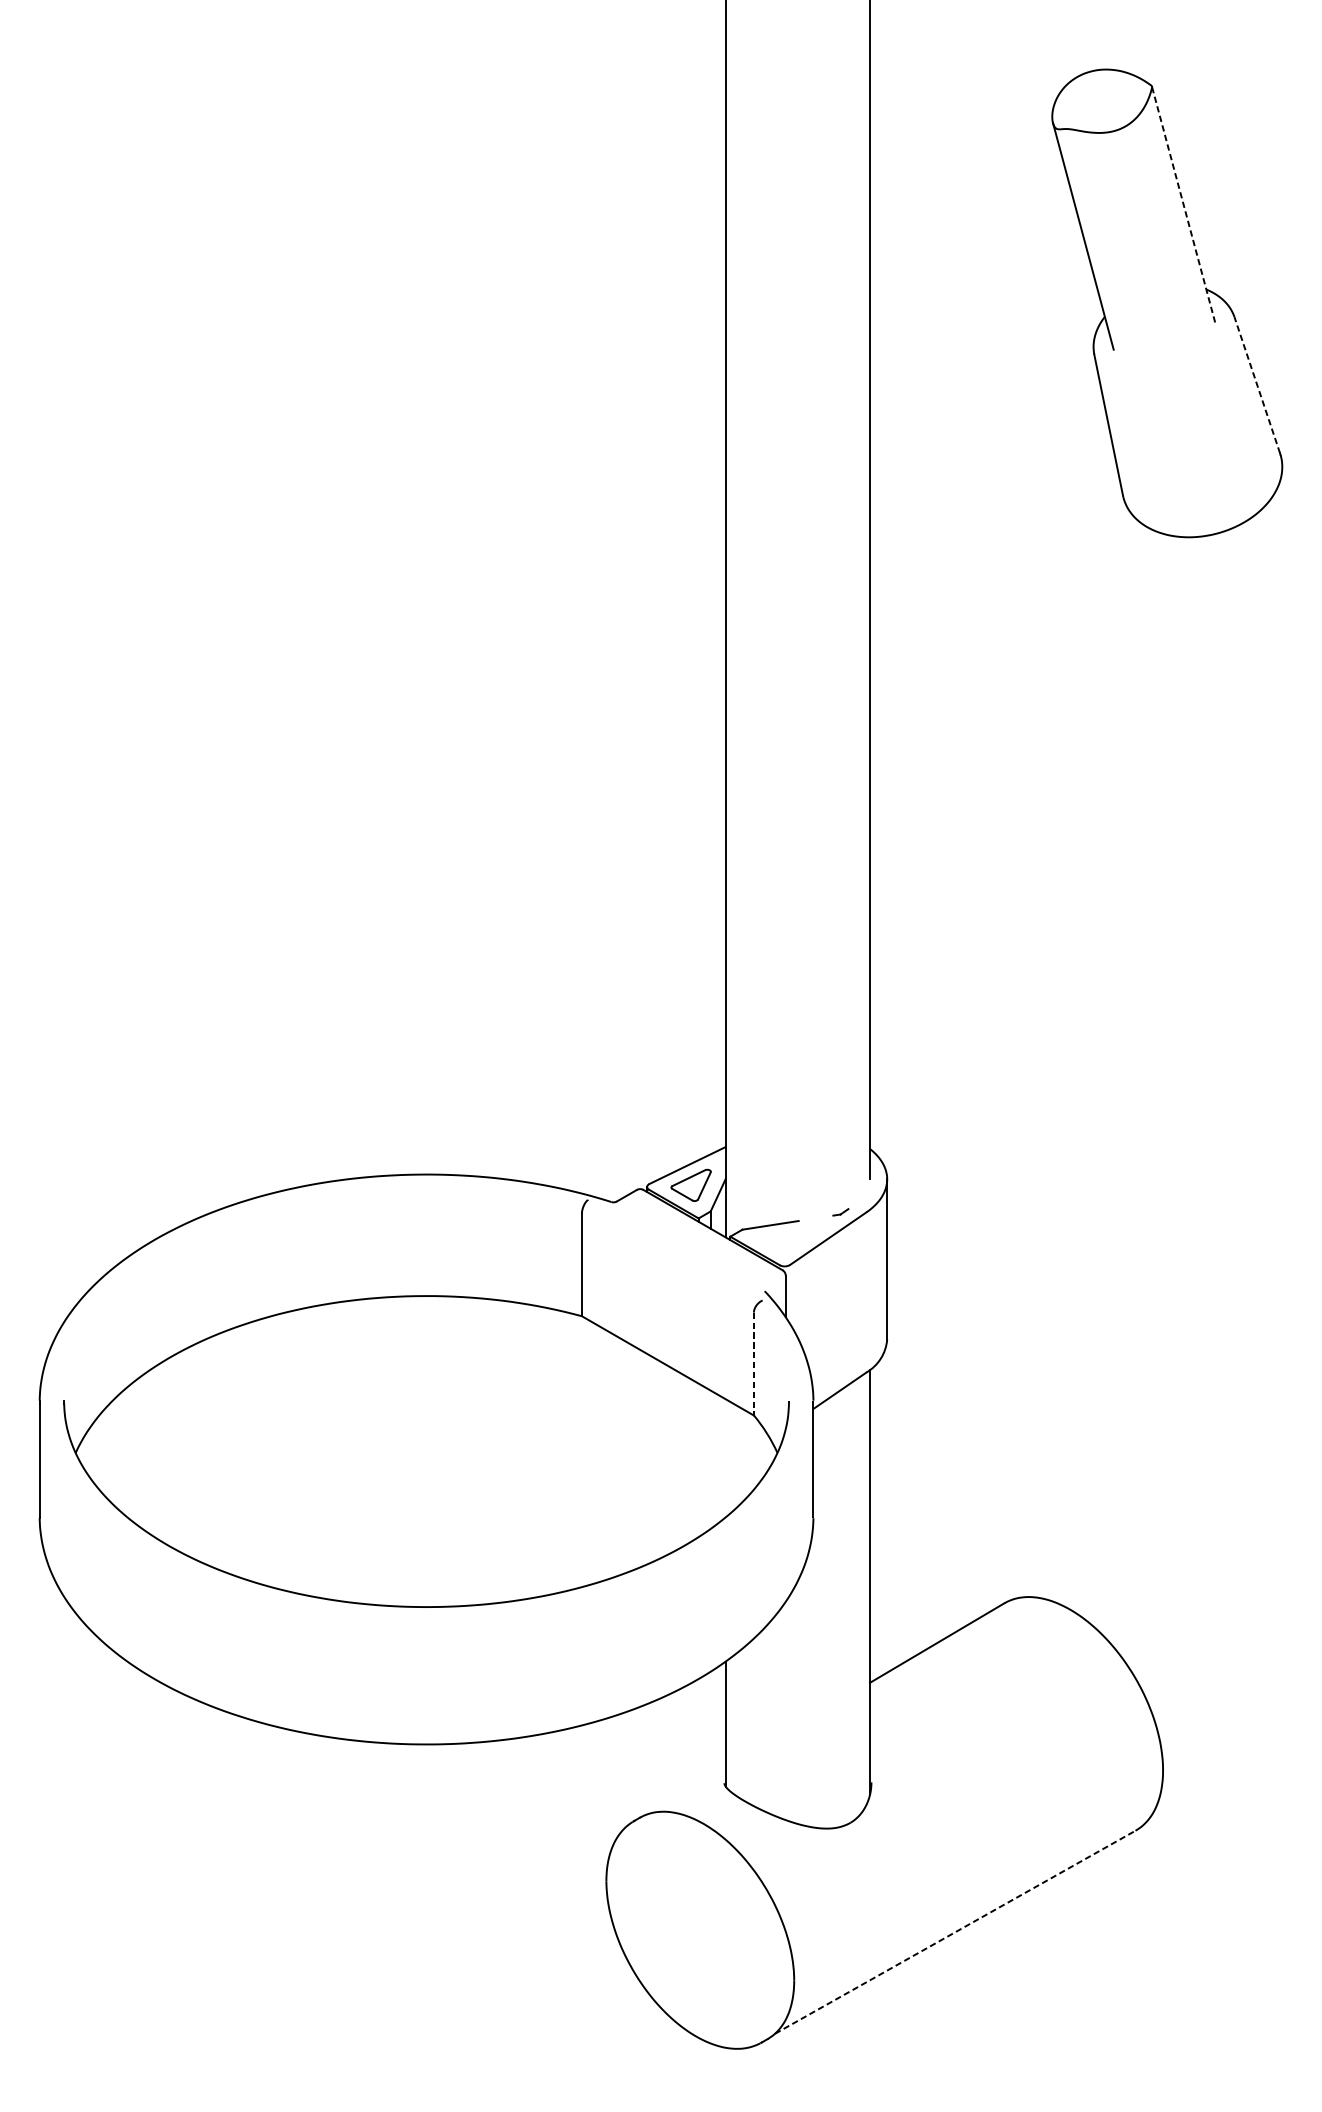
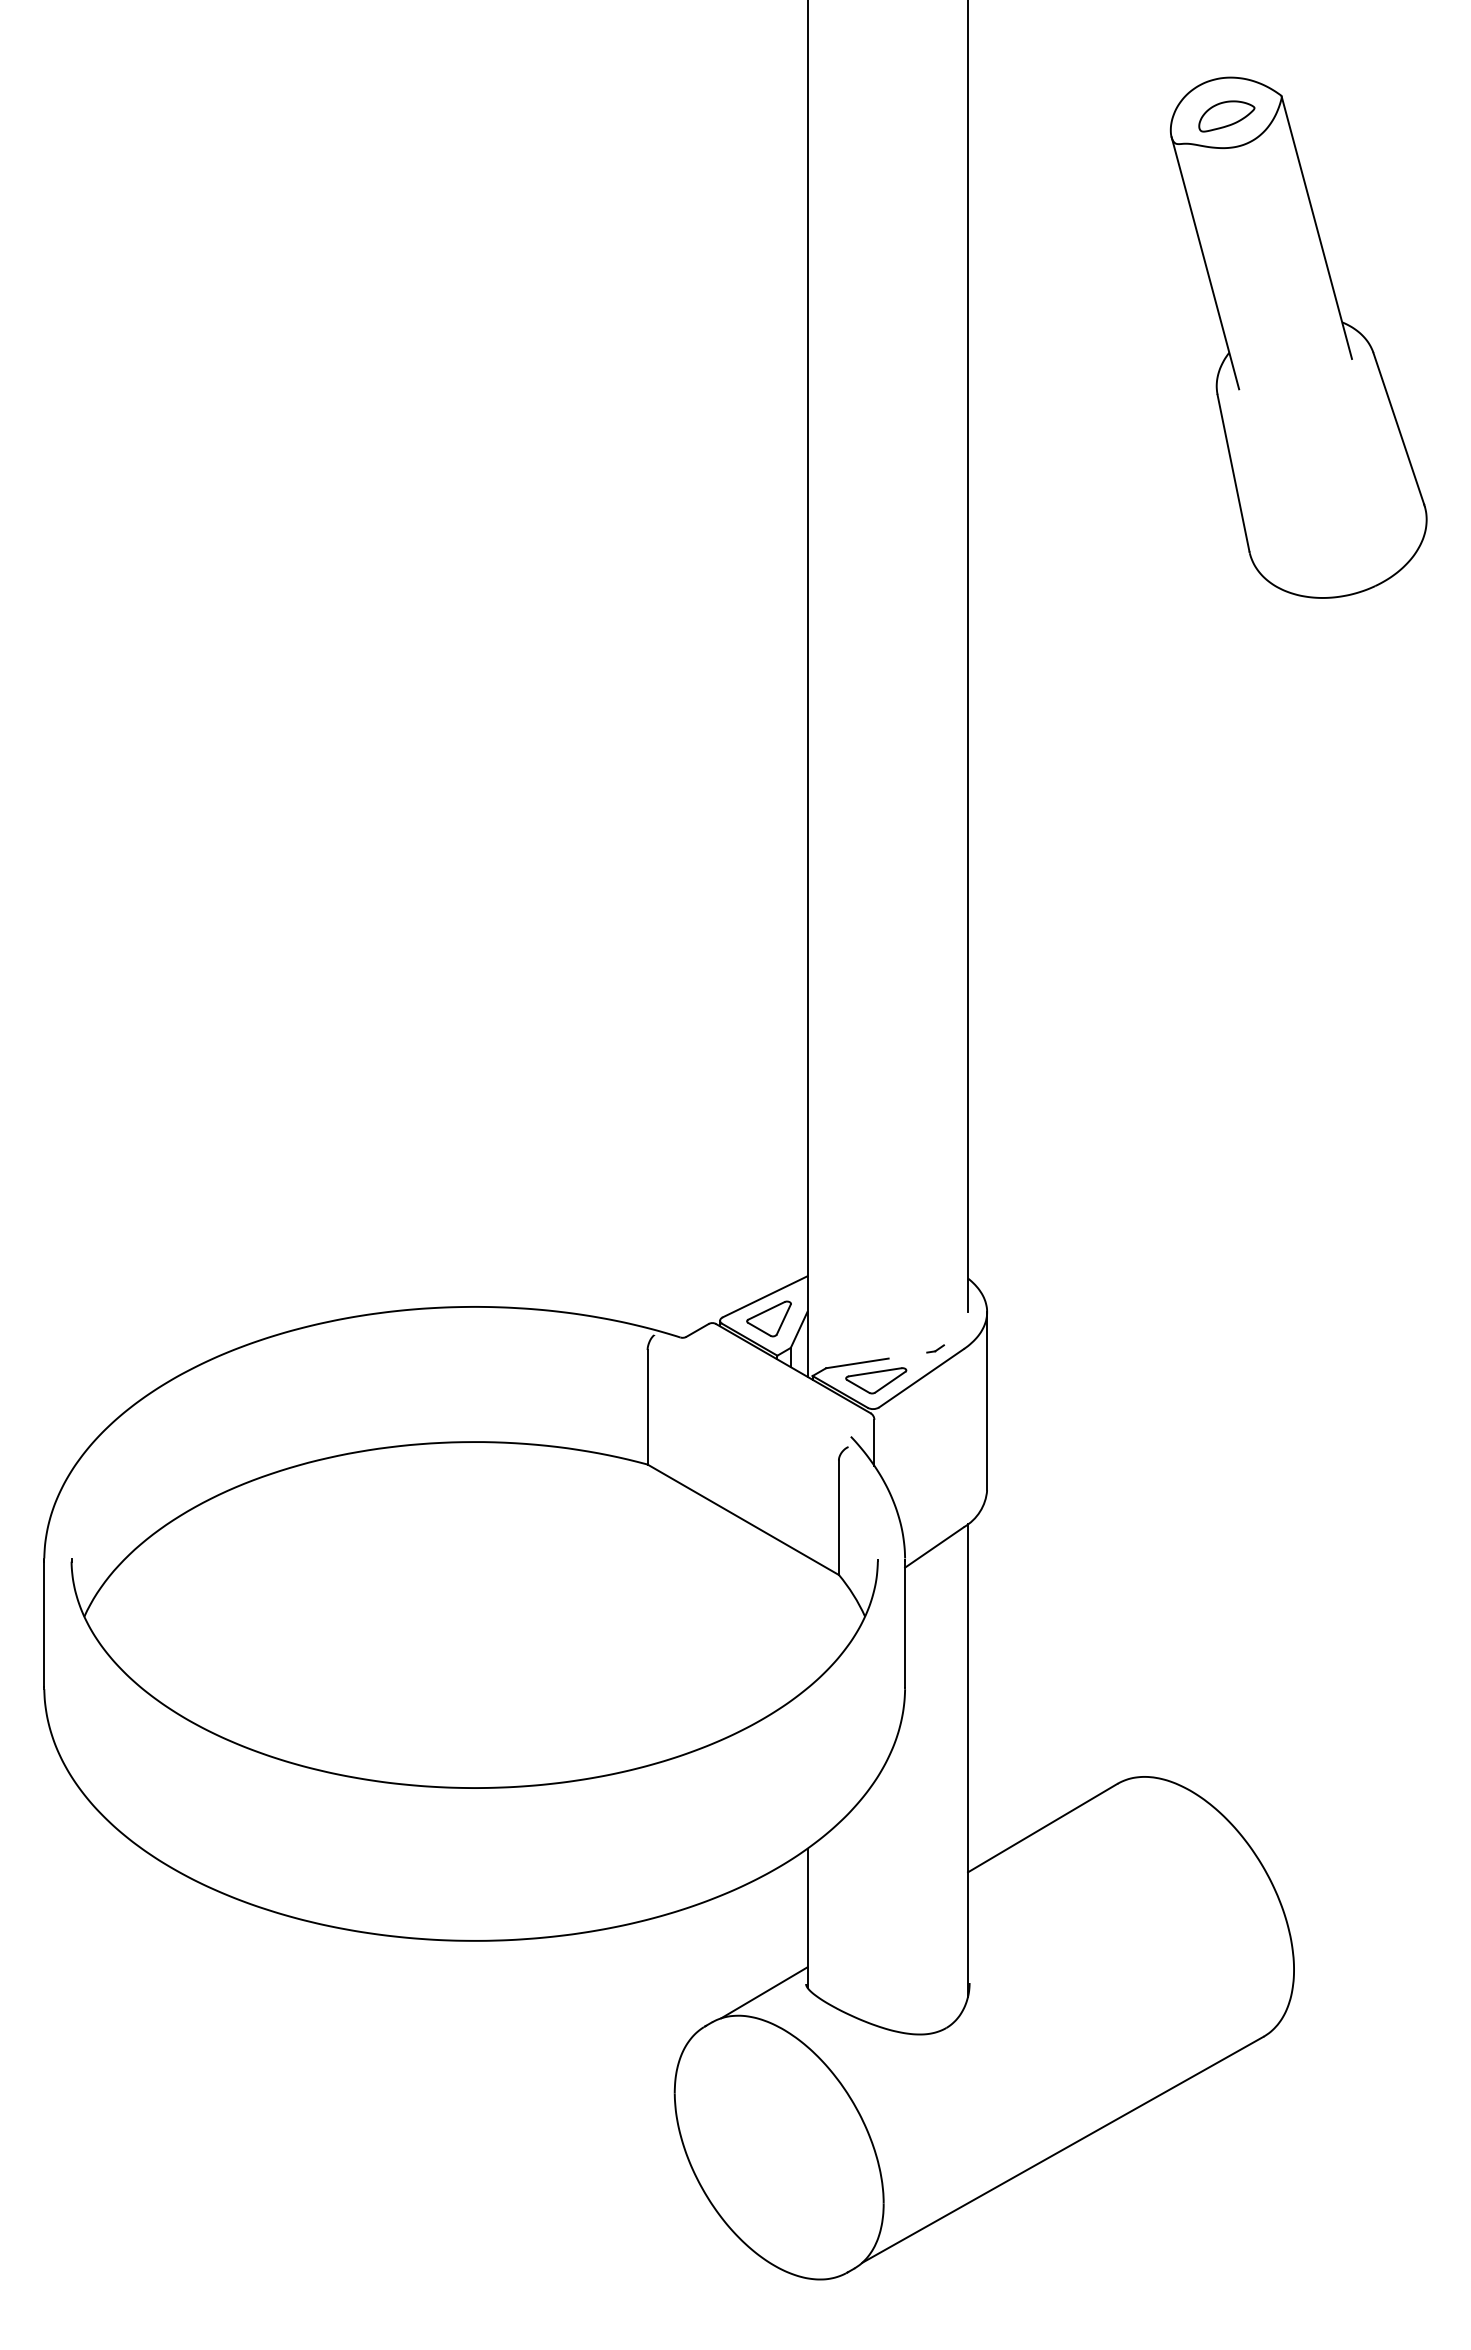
part: (1102, 104) -> (1226, 116), added
line: (1183, 204) -> (1316, 227), dashed -> solid
line: (1256, 384) -> (1398, 428), dashed -> solid
part: (787, 1240) -> (876, 1380), added
line: (753, 1364) -> (838, 1518), dashed -> solid
line: (687, 1790) -> (764, 1992), added
line: (955, 1931) -> (1063, 2149), dashed -> solid

